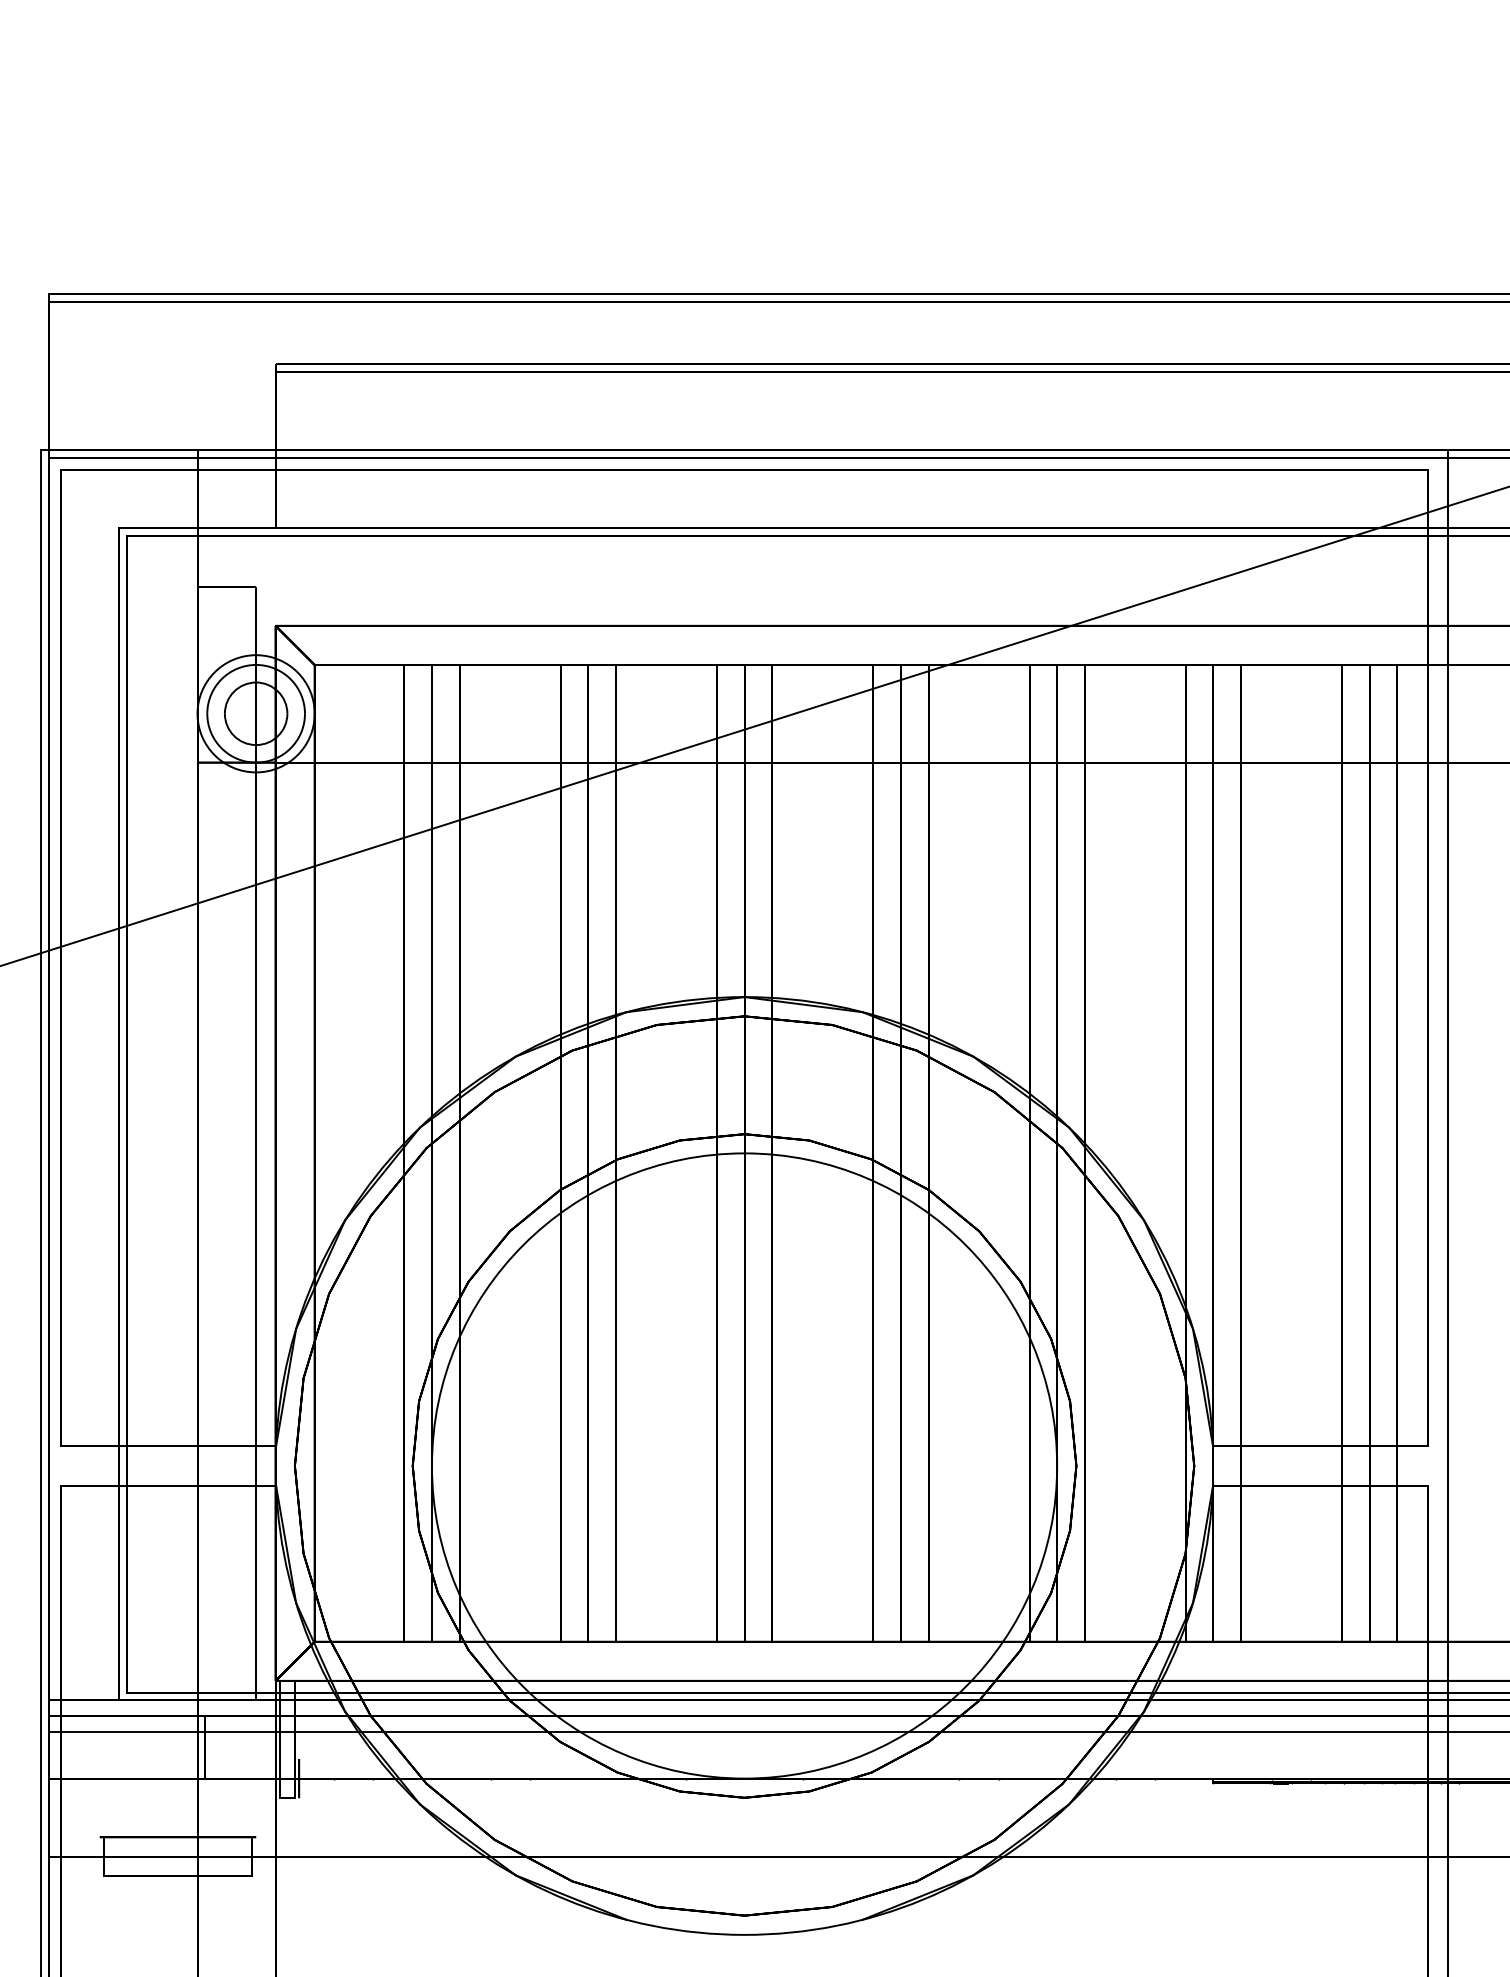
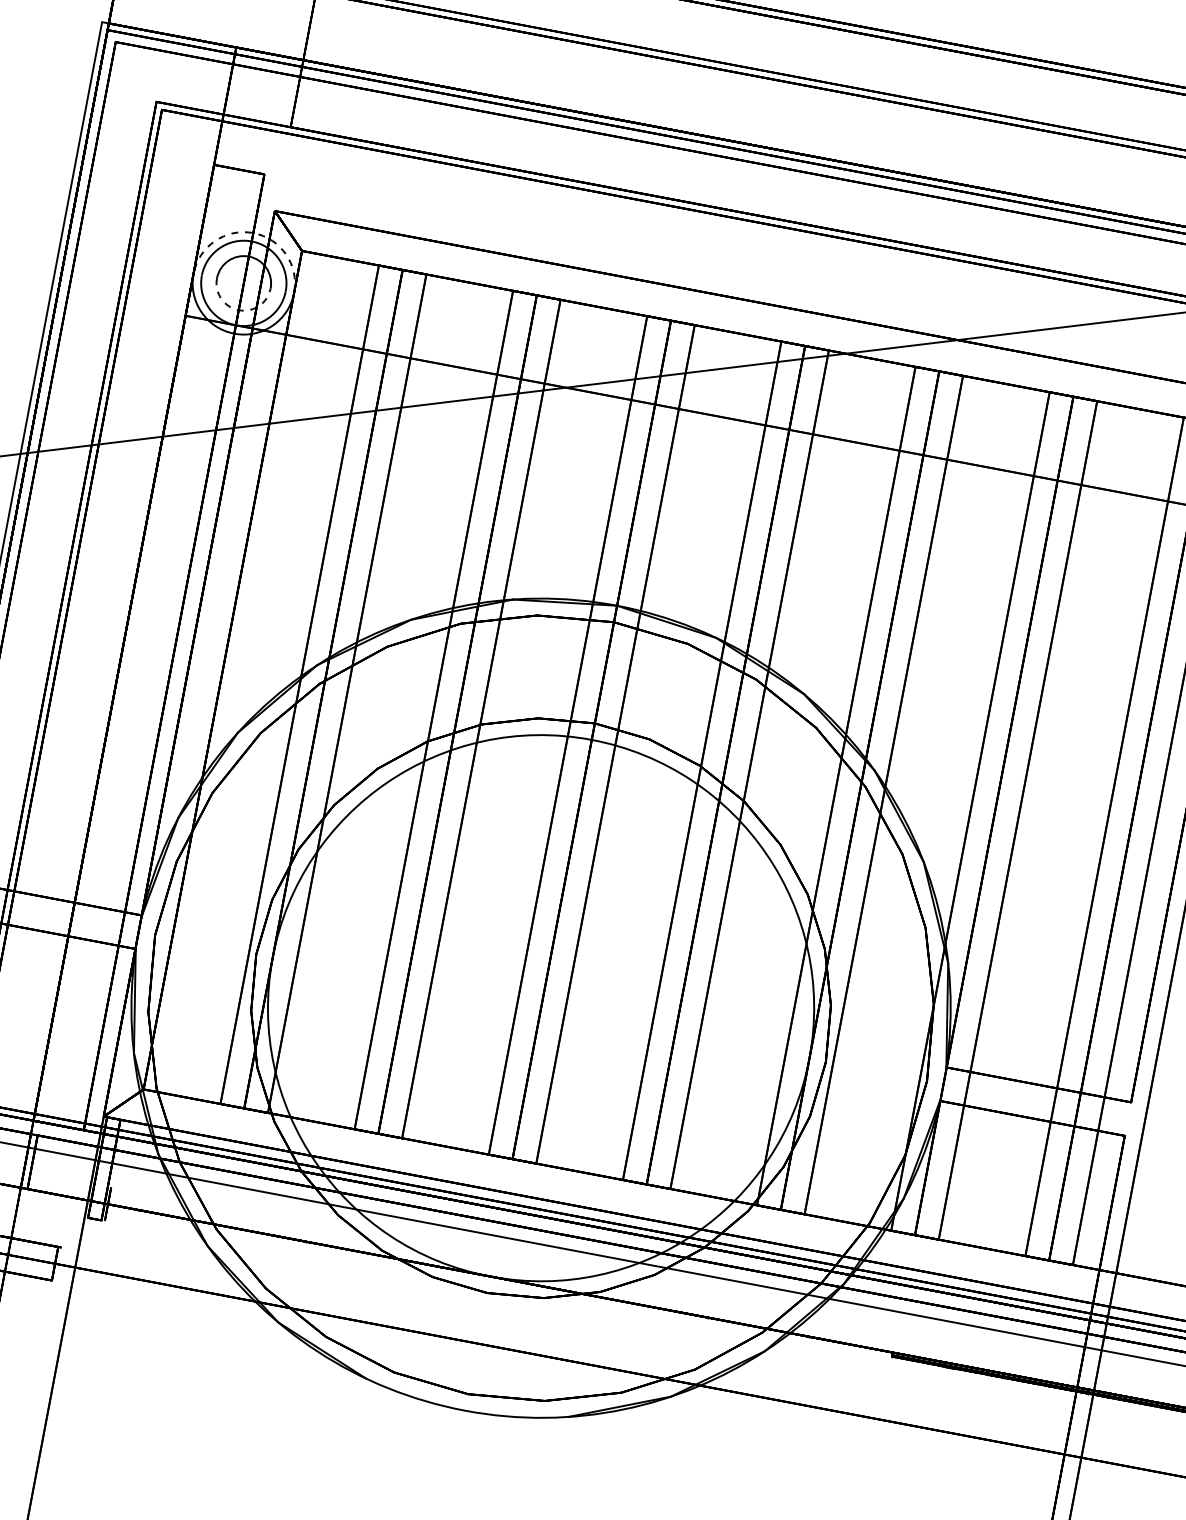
arc: (256, 655) -> (253, 233), solid -> dashed
arc: (256, 745) -> (239, 310), solid -> dashed

